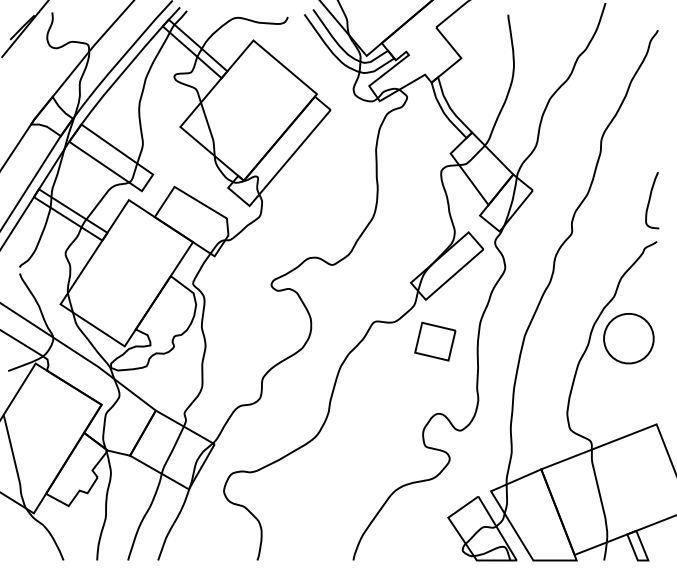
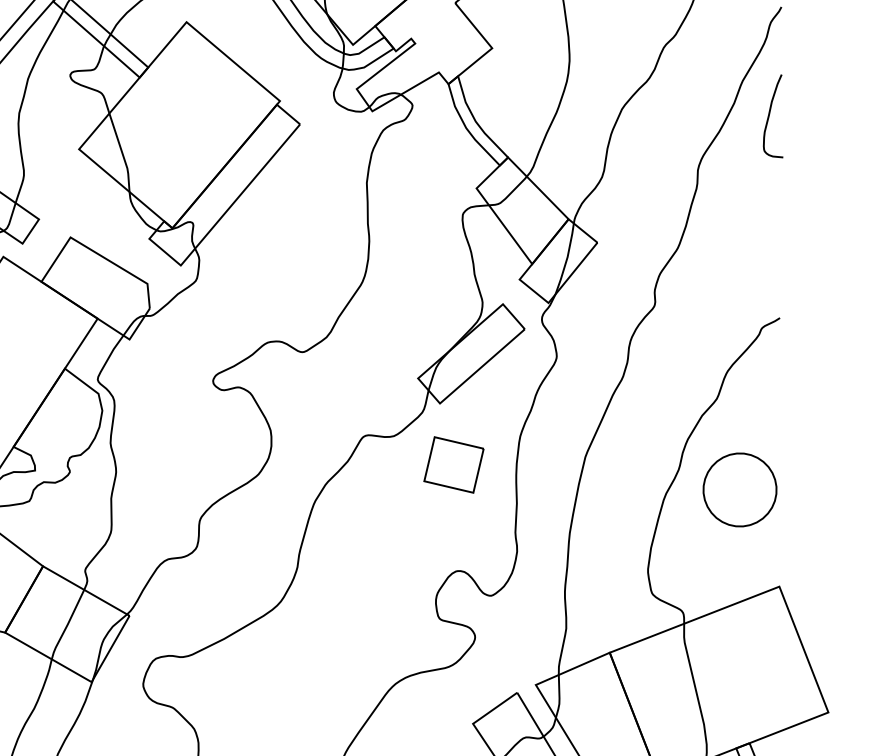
curve: (650, 200) -> (770, 116), moved
part: (628, 338) -> (739, 489), moved

